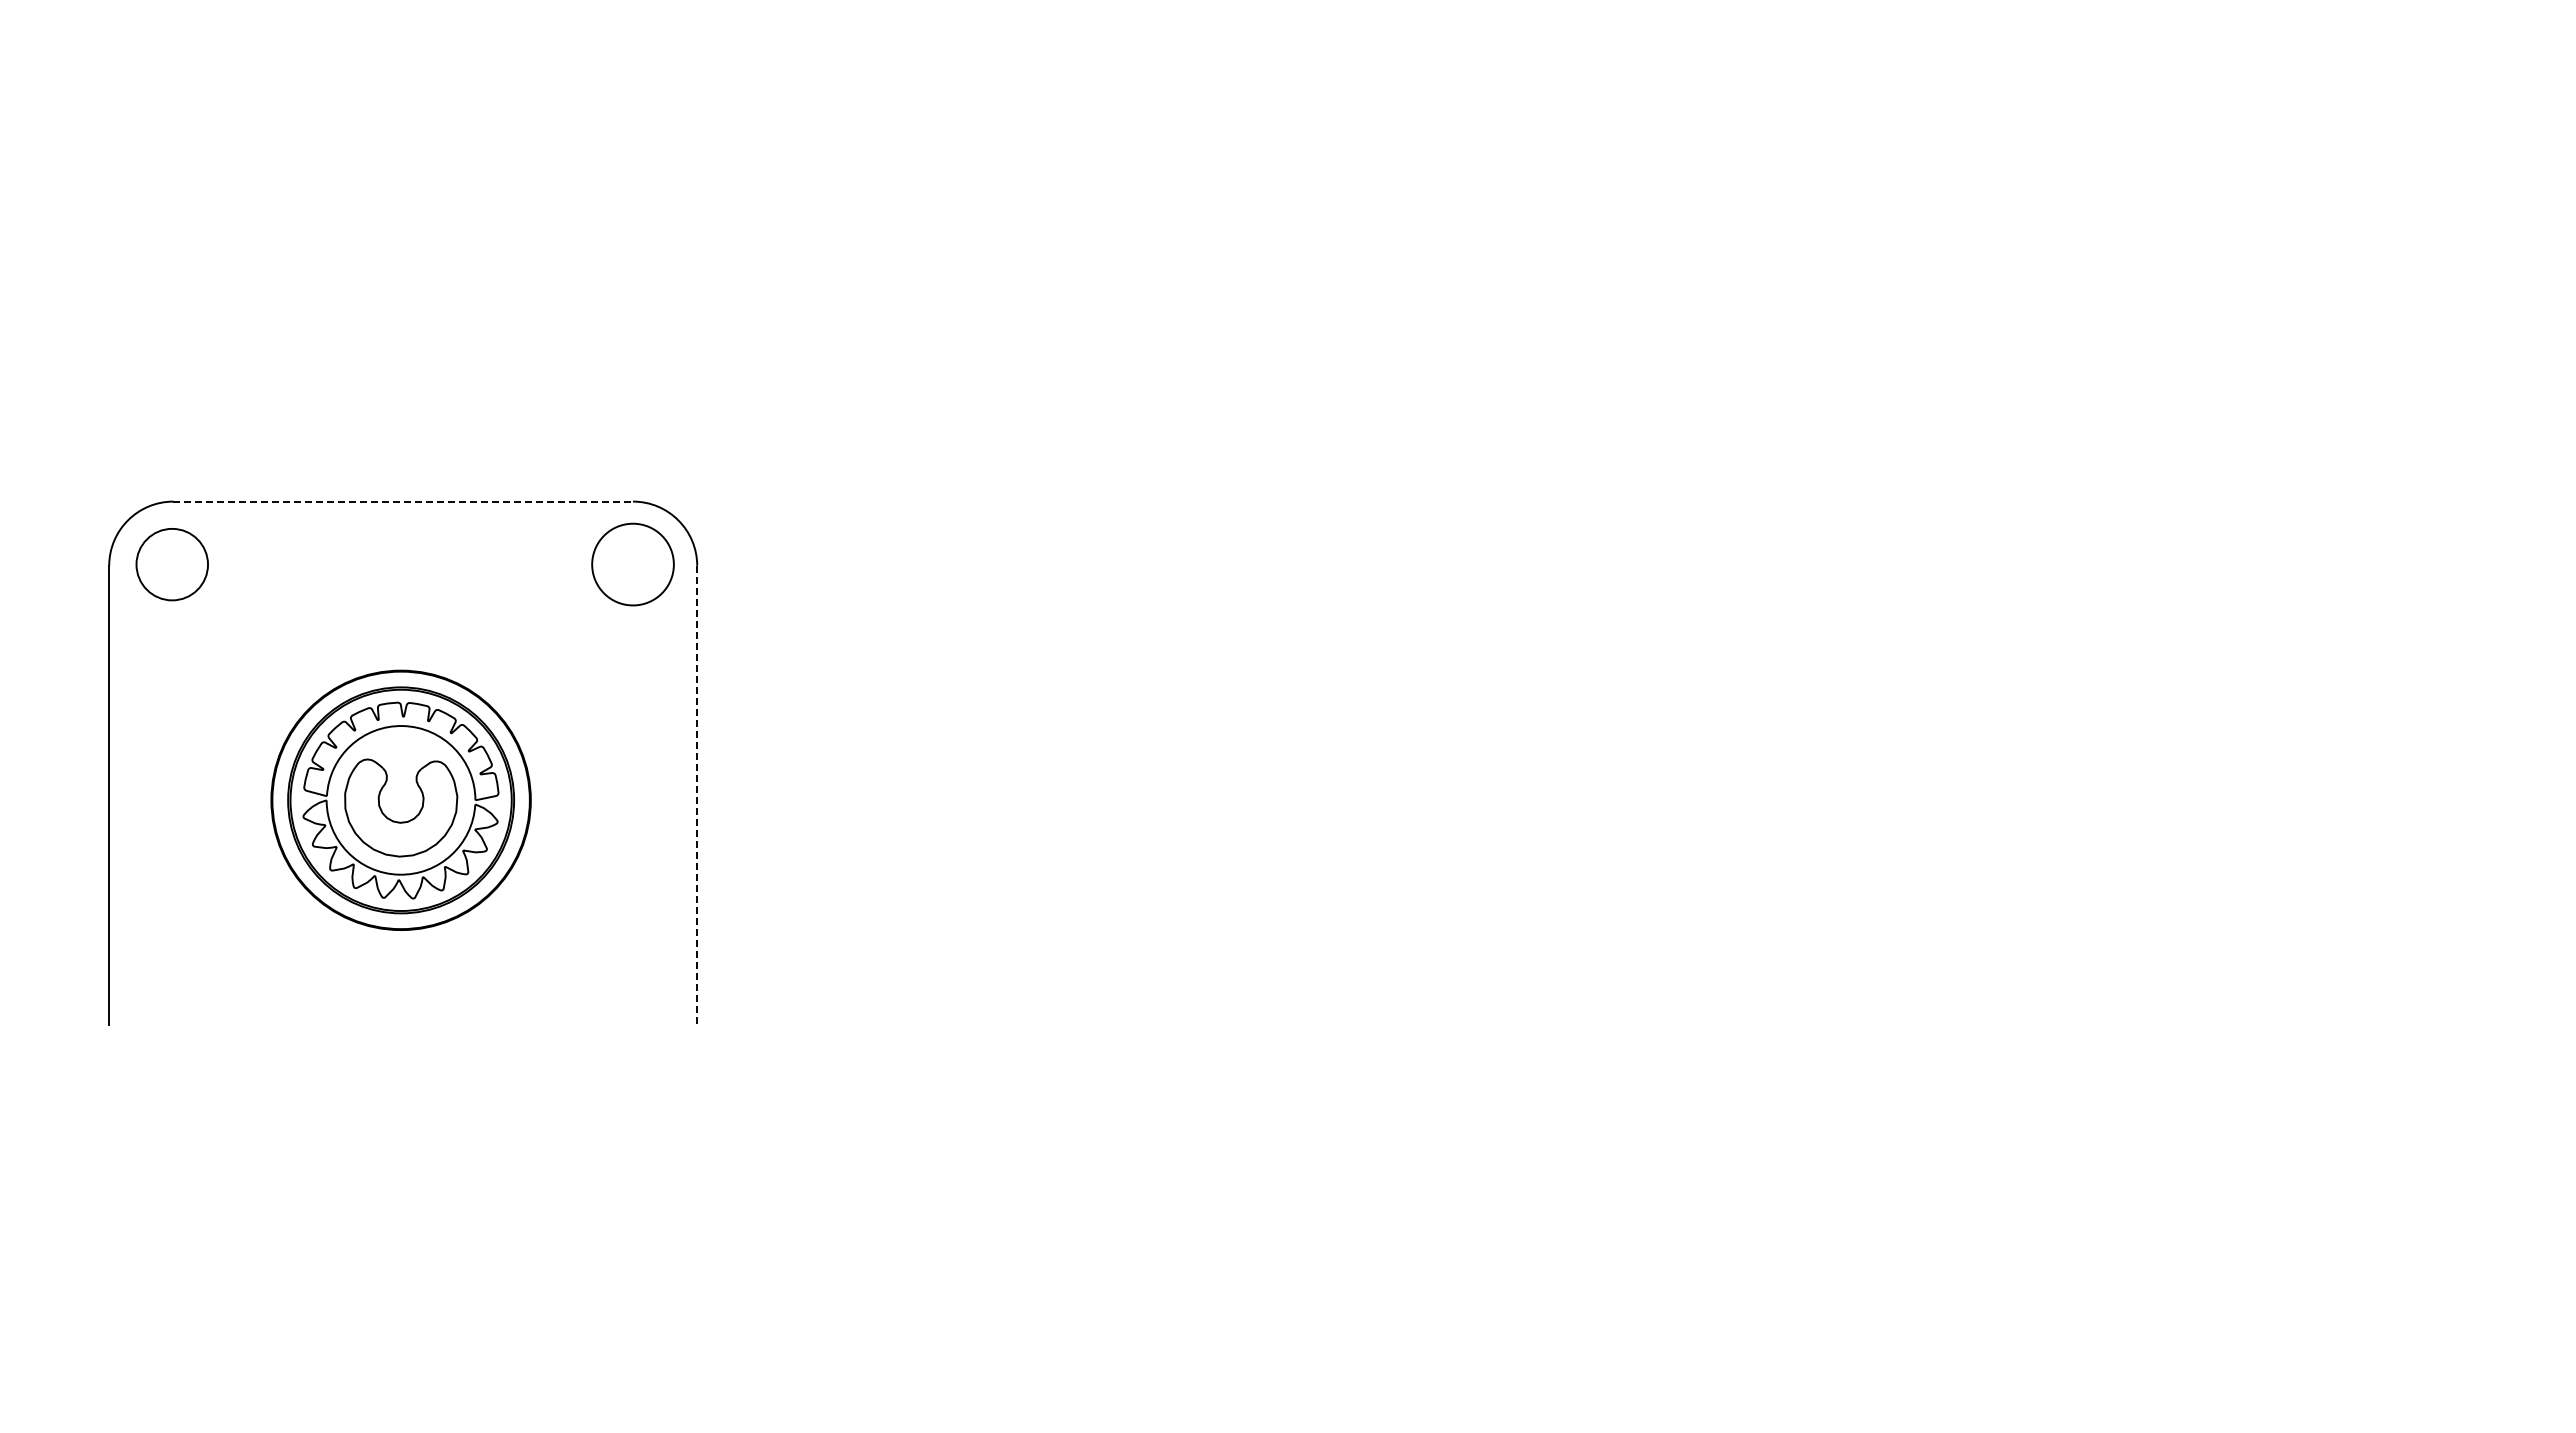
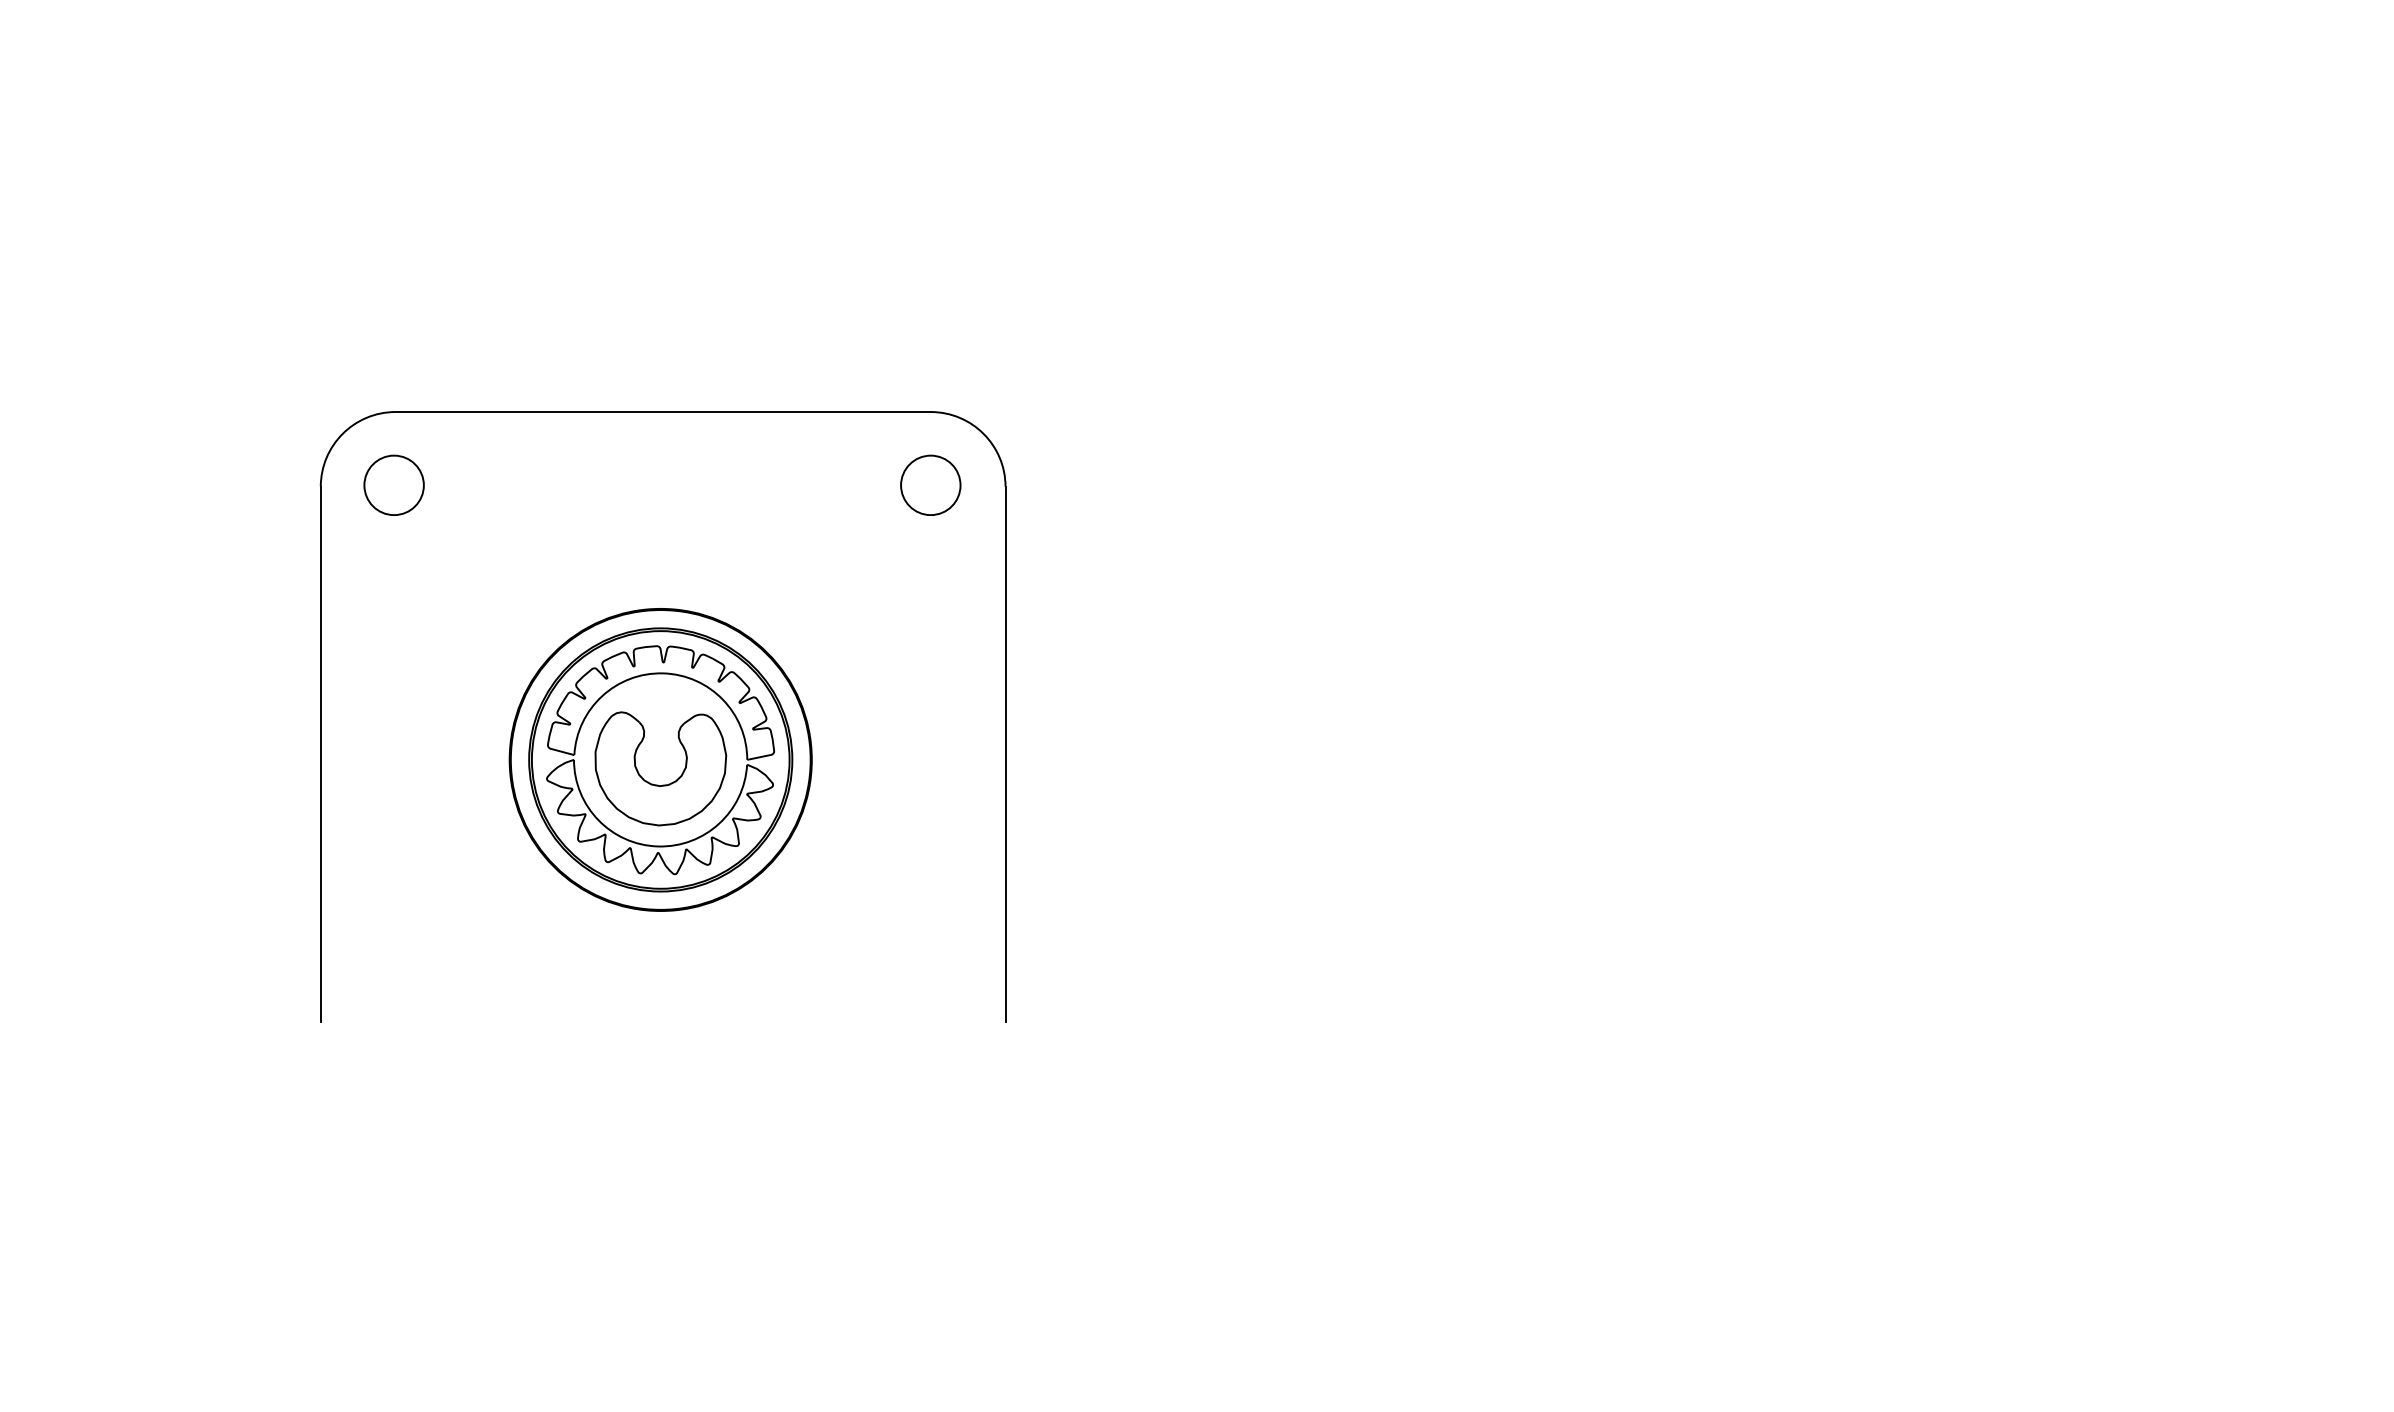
line: (403, 501) -> (663, 411), dashed -> solid
circle: (171, 564) -> (393, 485), size x0.71
circle: (632, 564) -> (930, 485), size x0.62
line: (697, 795) -> (1005, 754), dashed -> solid

